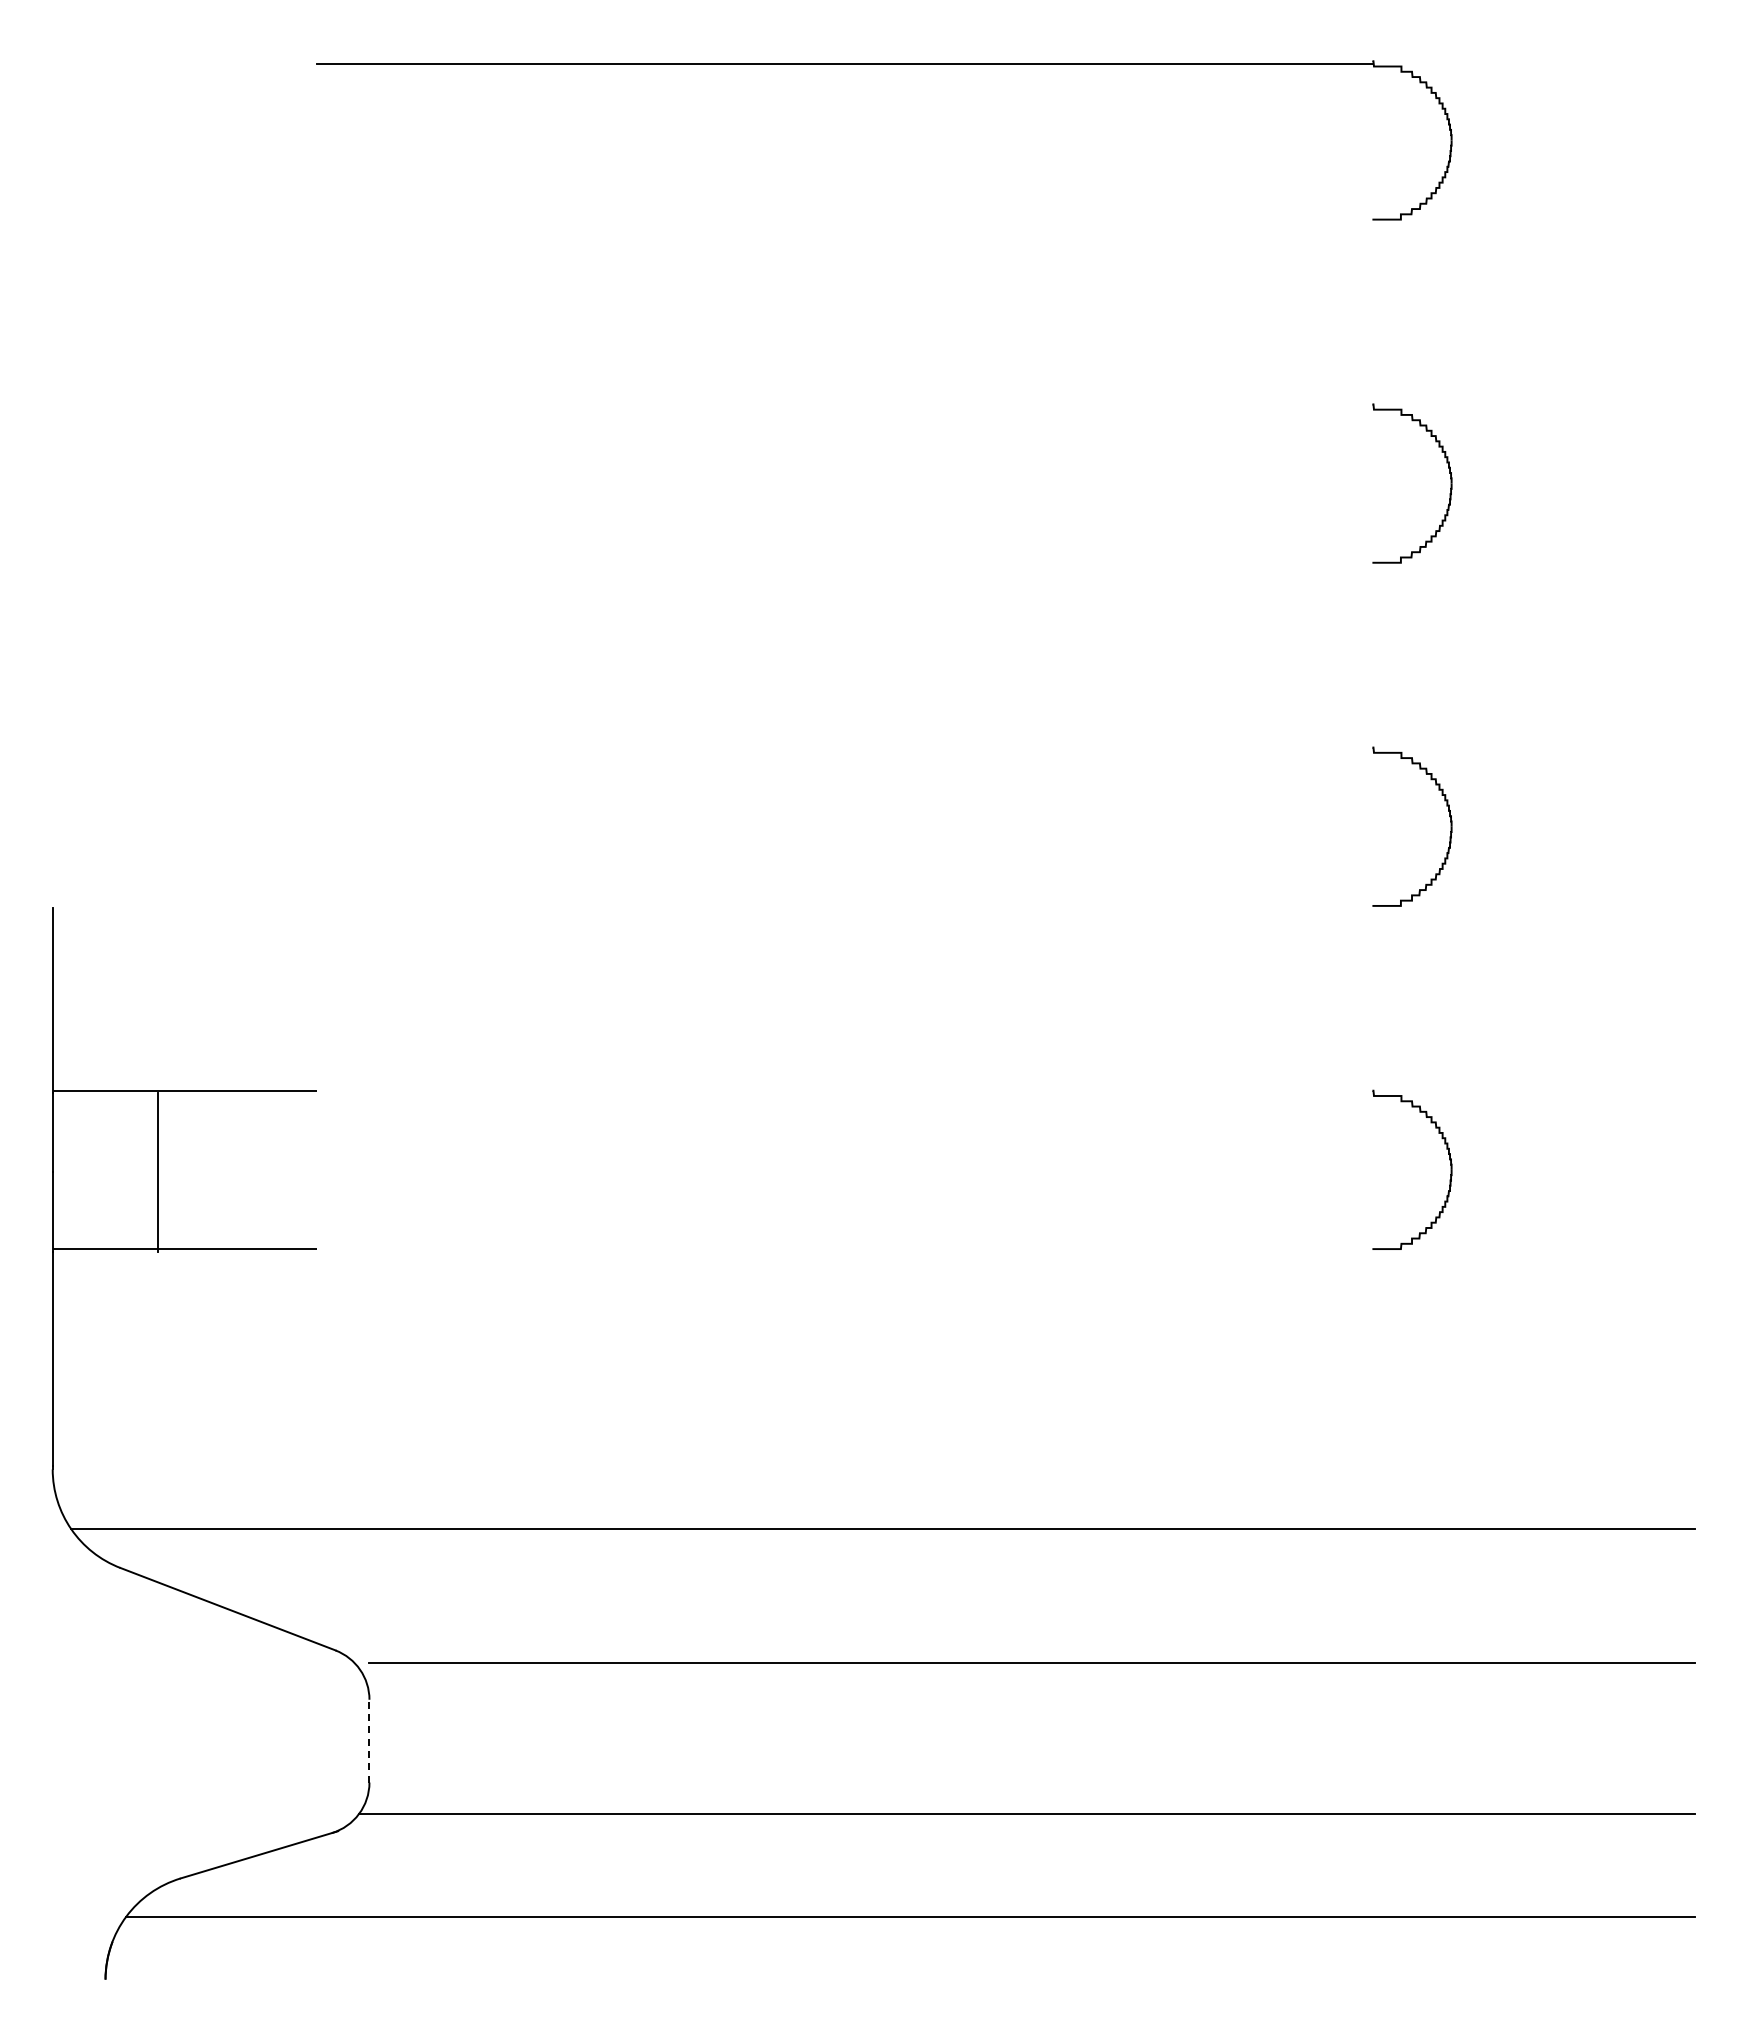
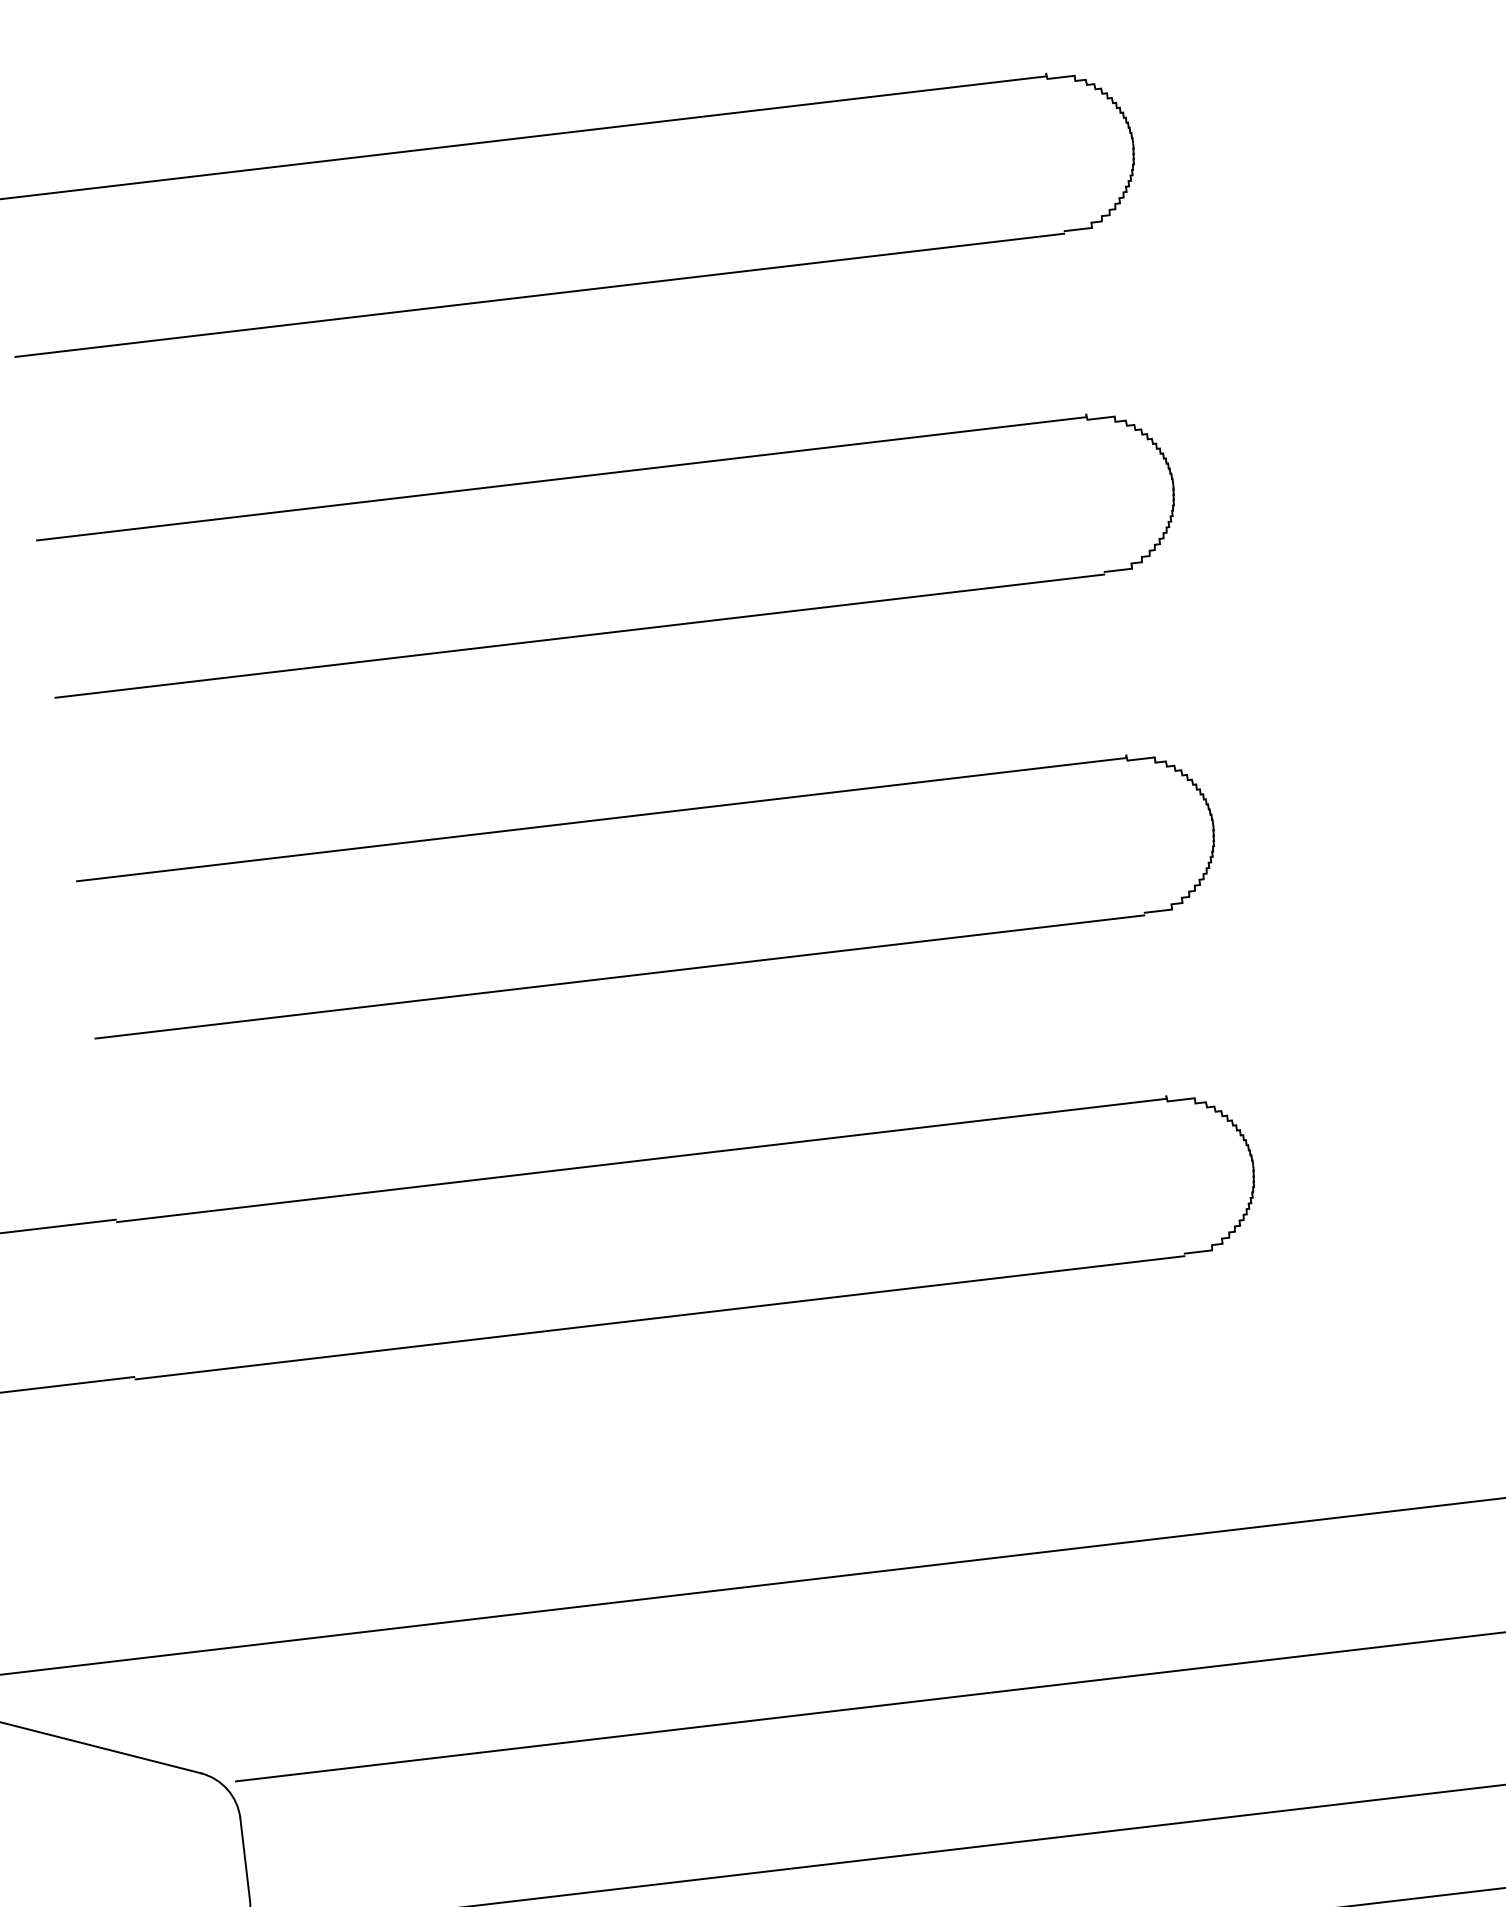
line: (844, 222) -> (539, 295), added
line: (844, 406) -> (561, 478), added
line: (844, 565) -> (579, 636), added
line: (844, 750) -> (601, 820), added
line: (844, 908) -> (619, 977), added
line: (844, 1093) -> (641, 1160), added
line: (844, 1251) -> (659, 1317), added
line: (369, 1740) -> (245, 1858), dashed -> solid

